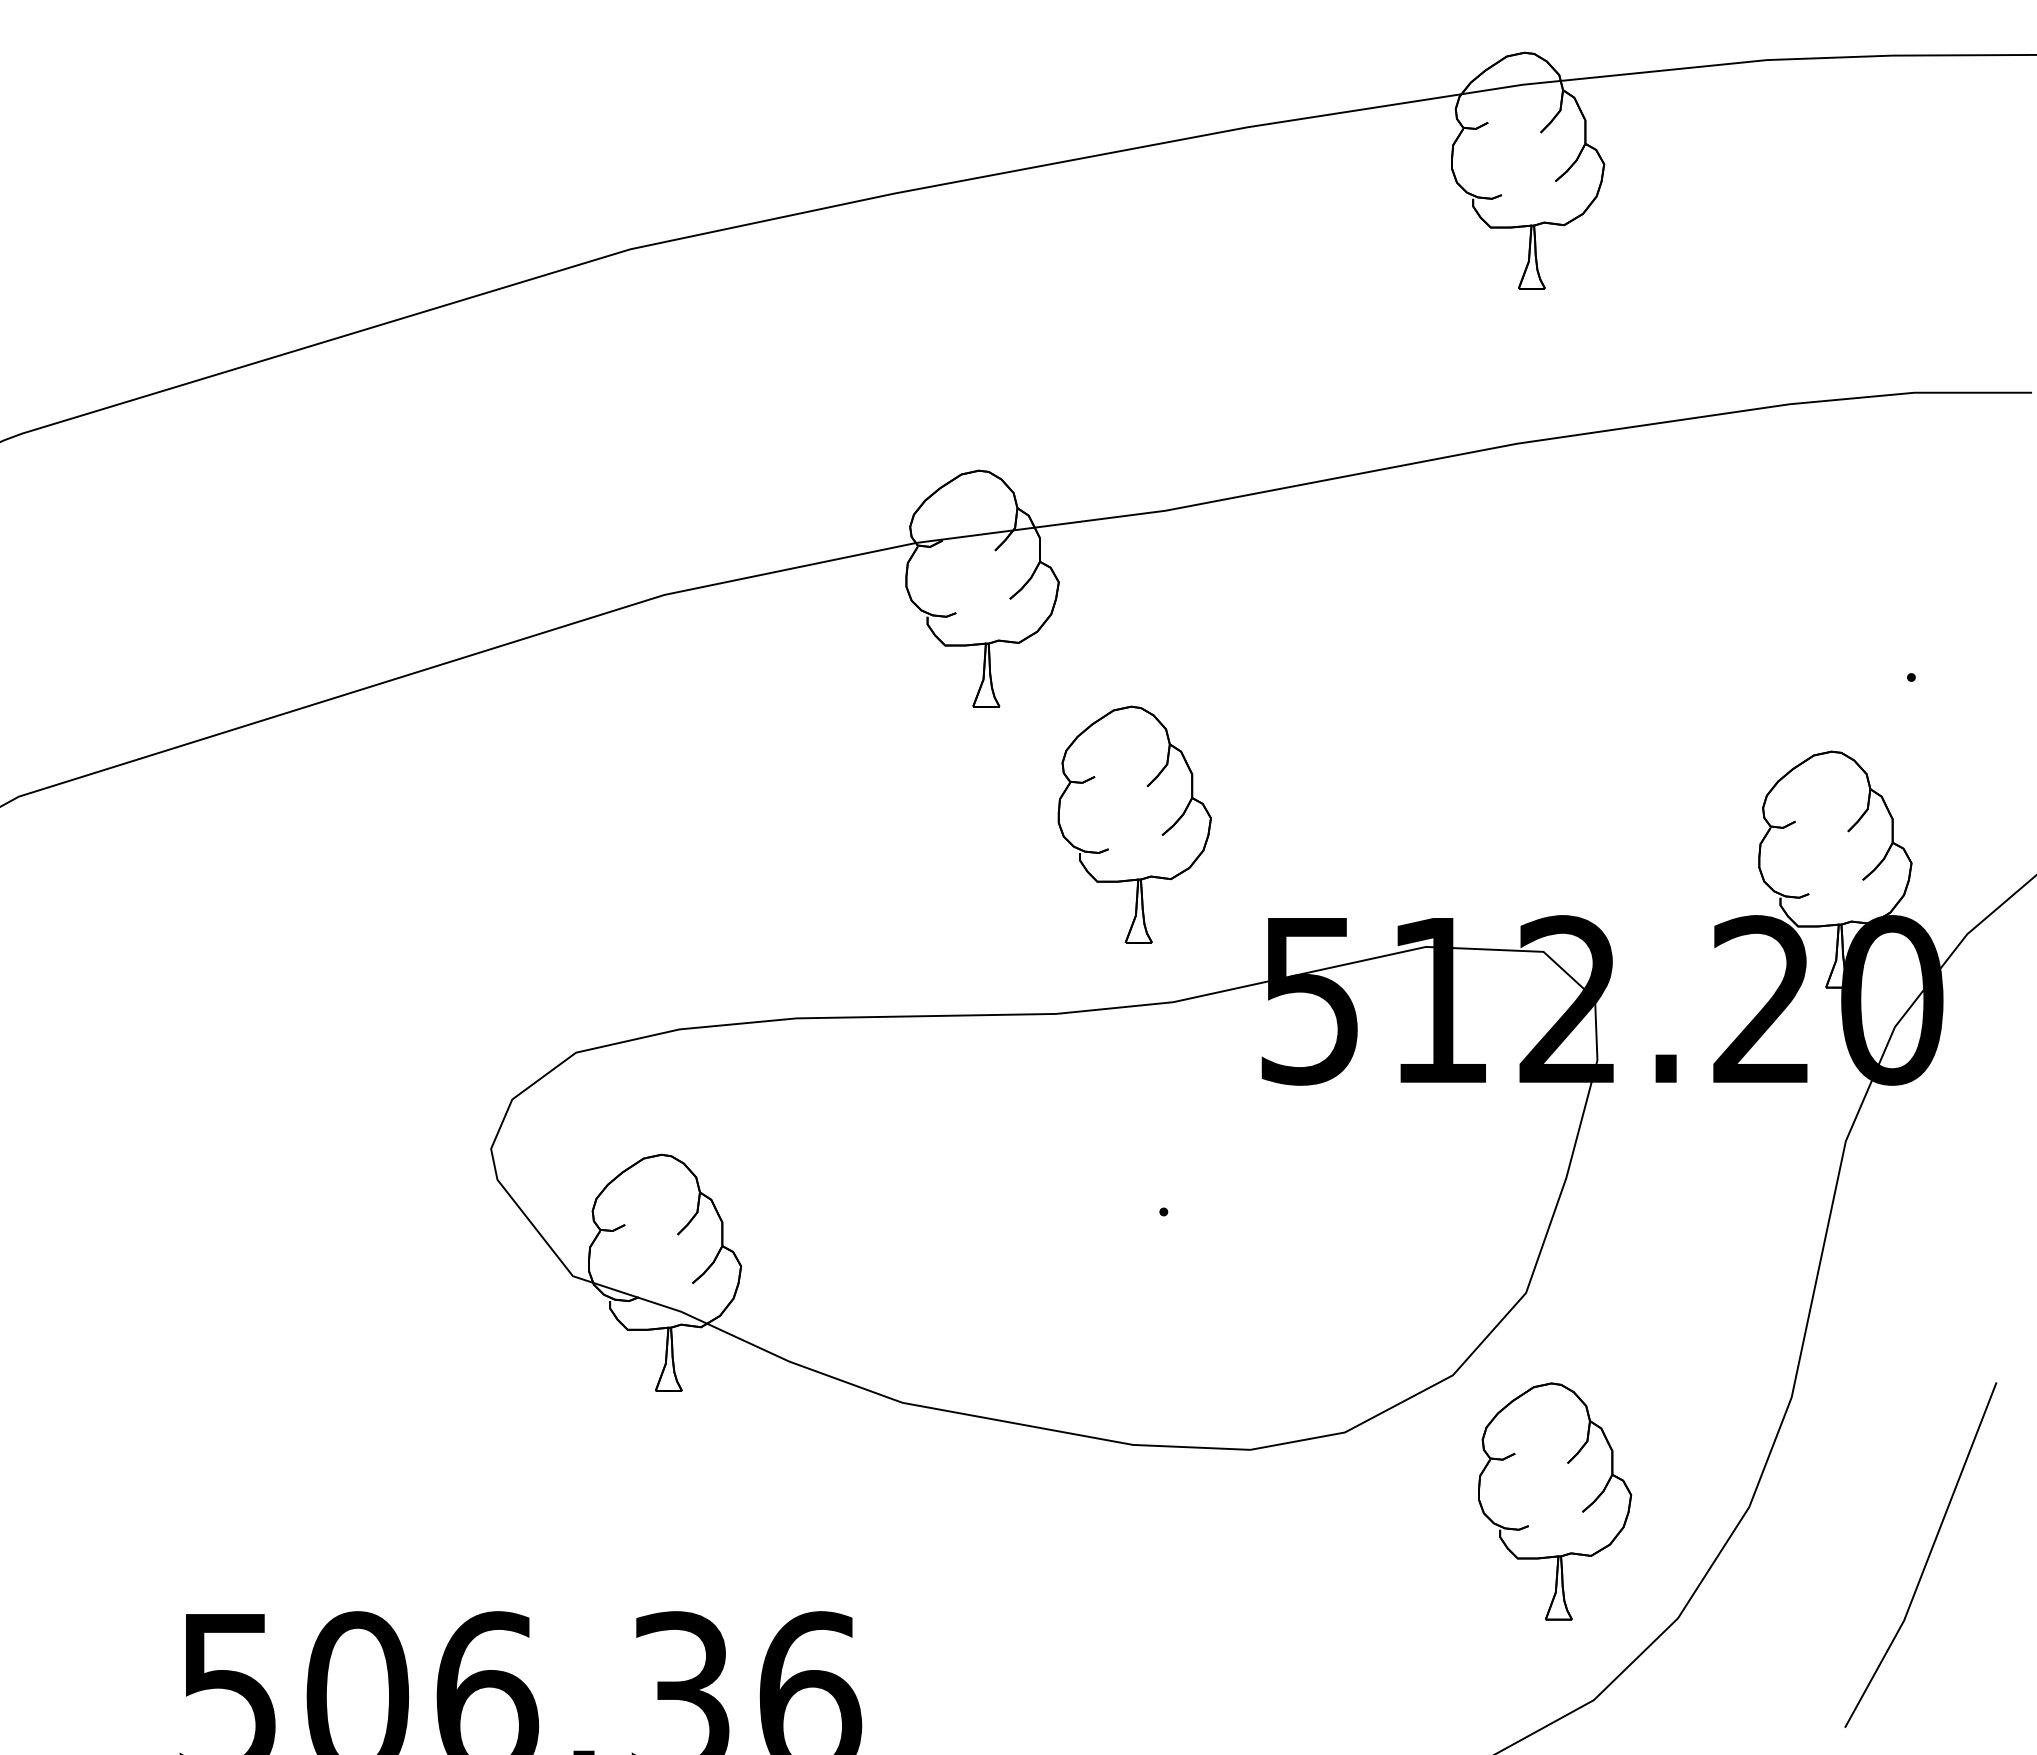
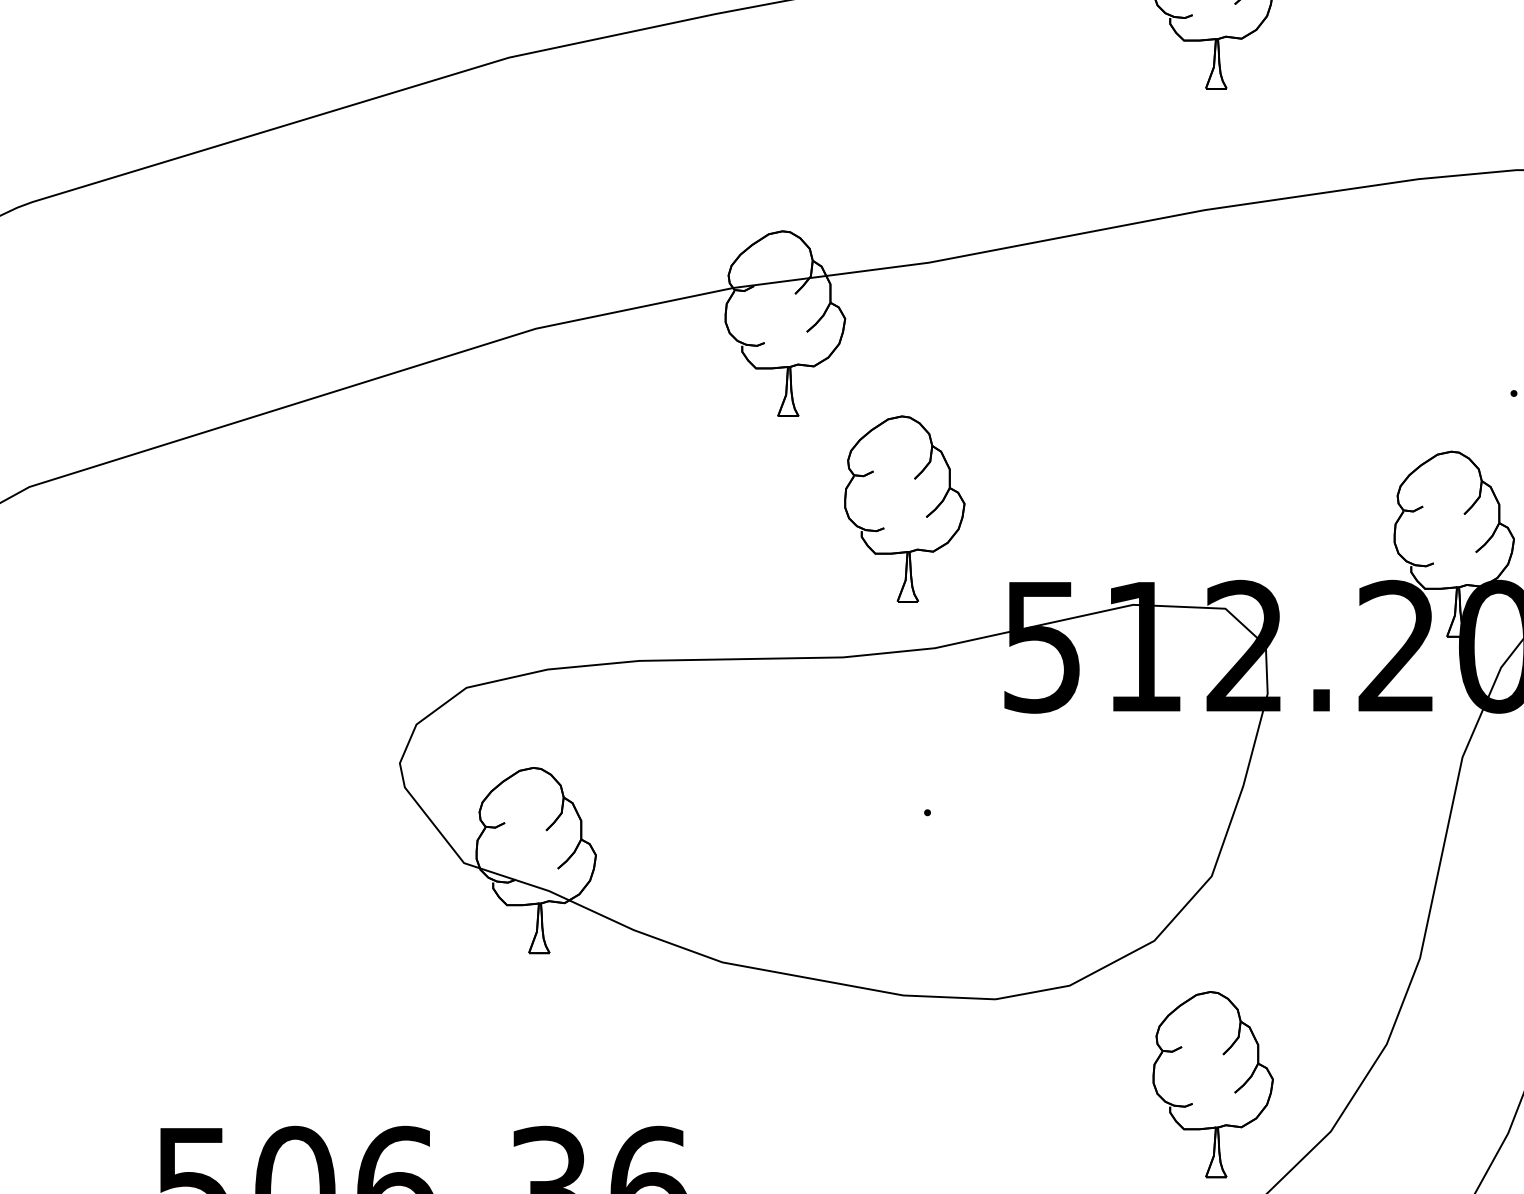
part: (1582, 1510) -> (1234, 1091), moved

